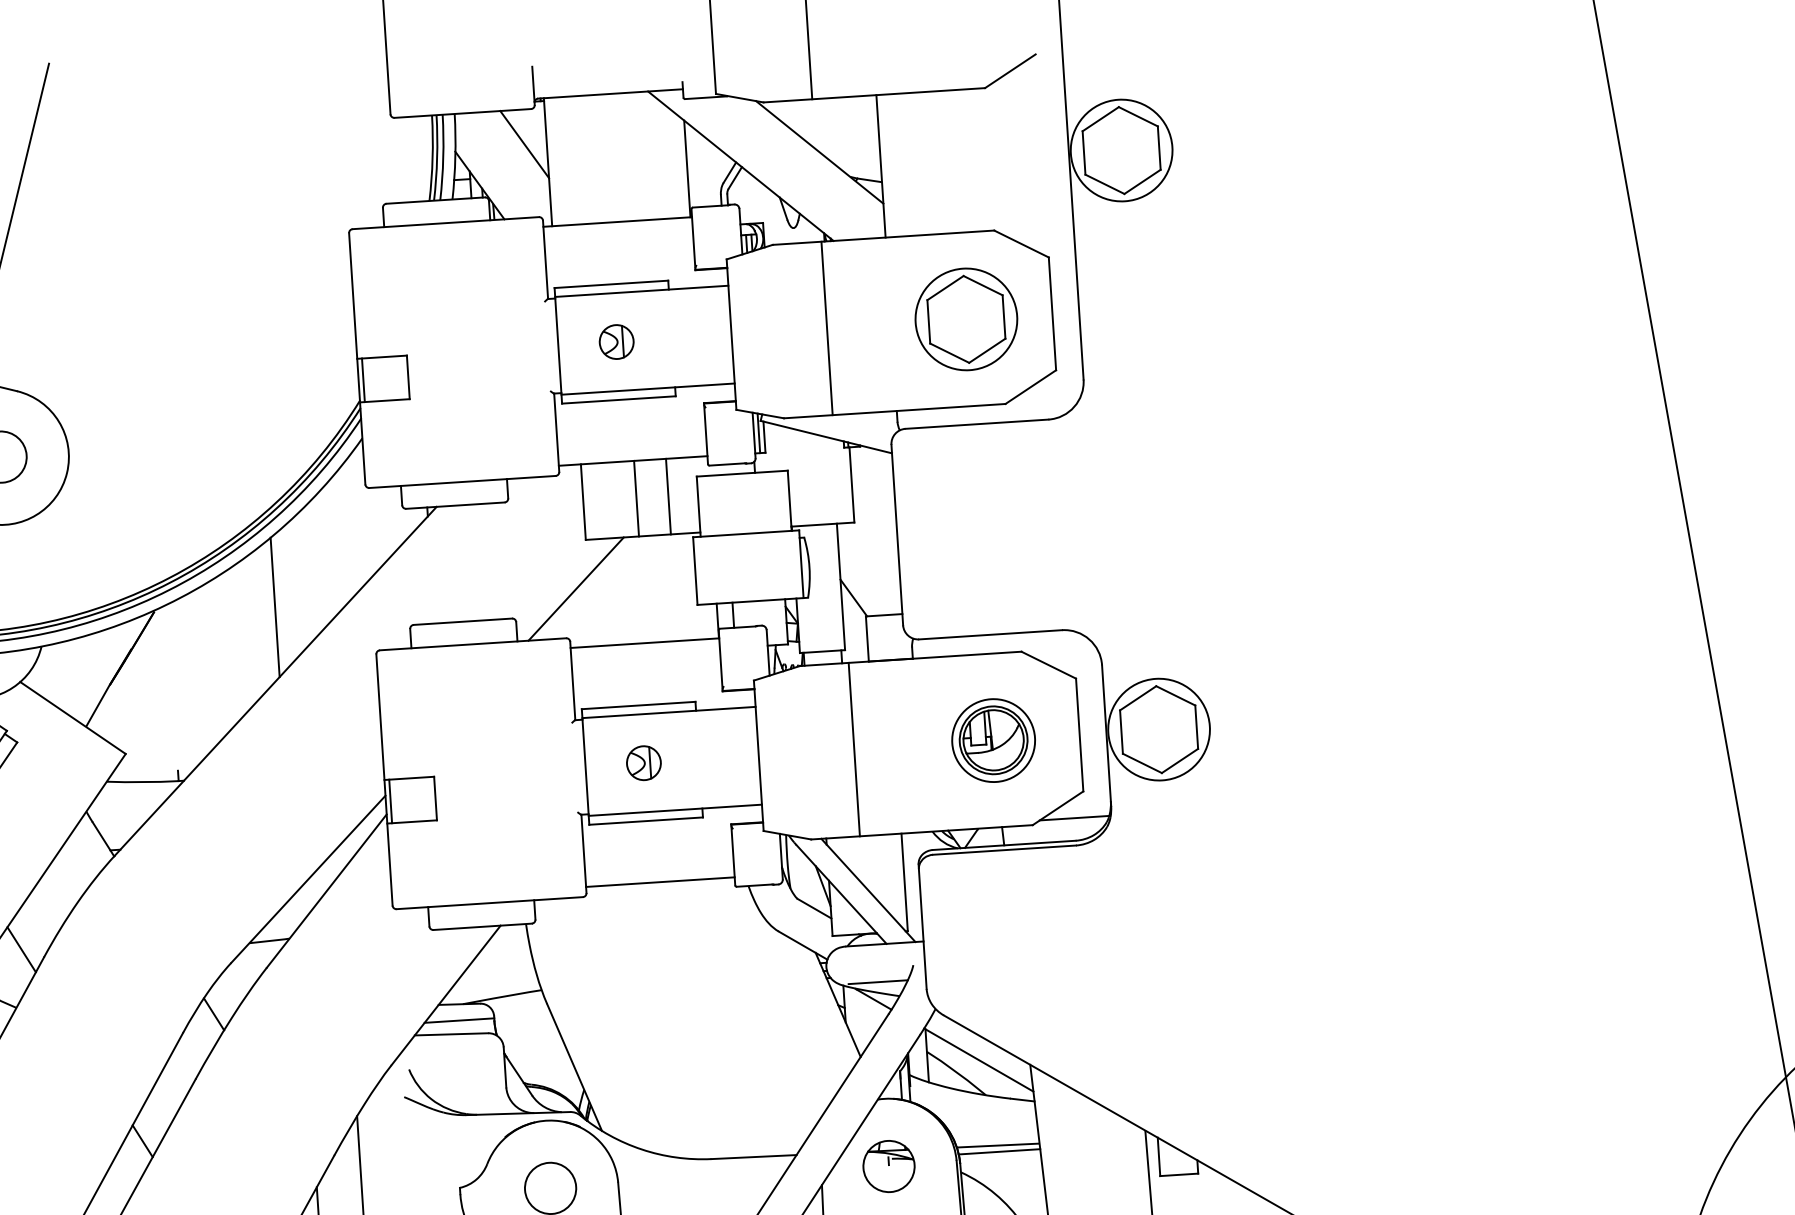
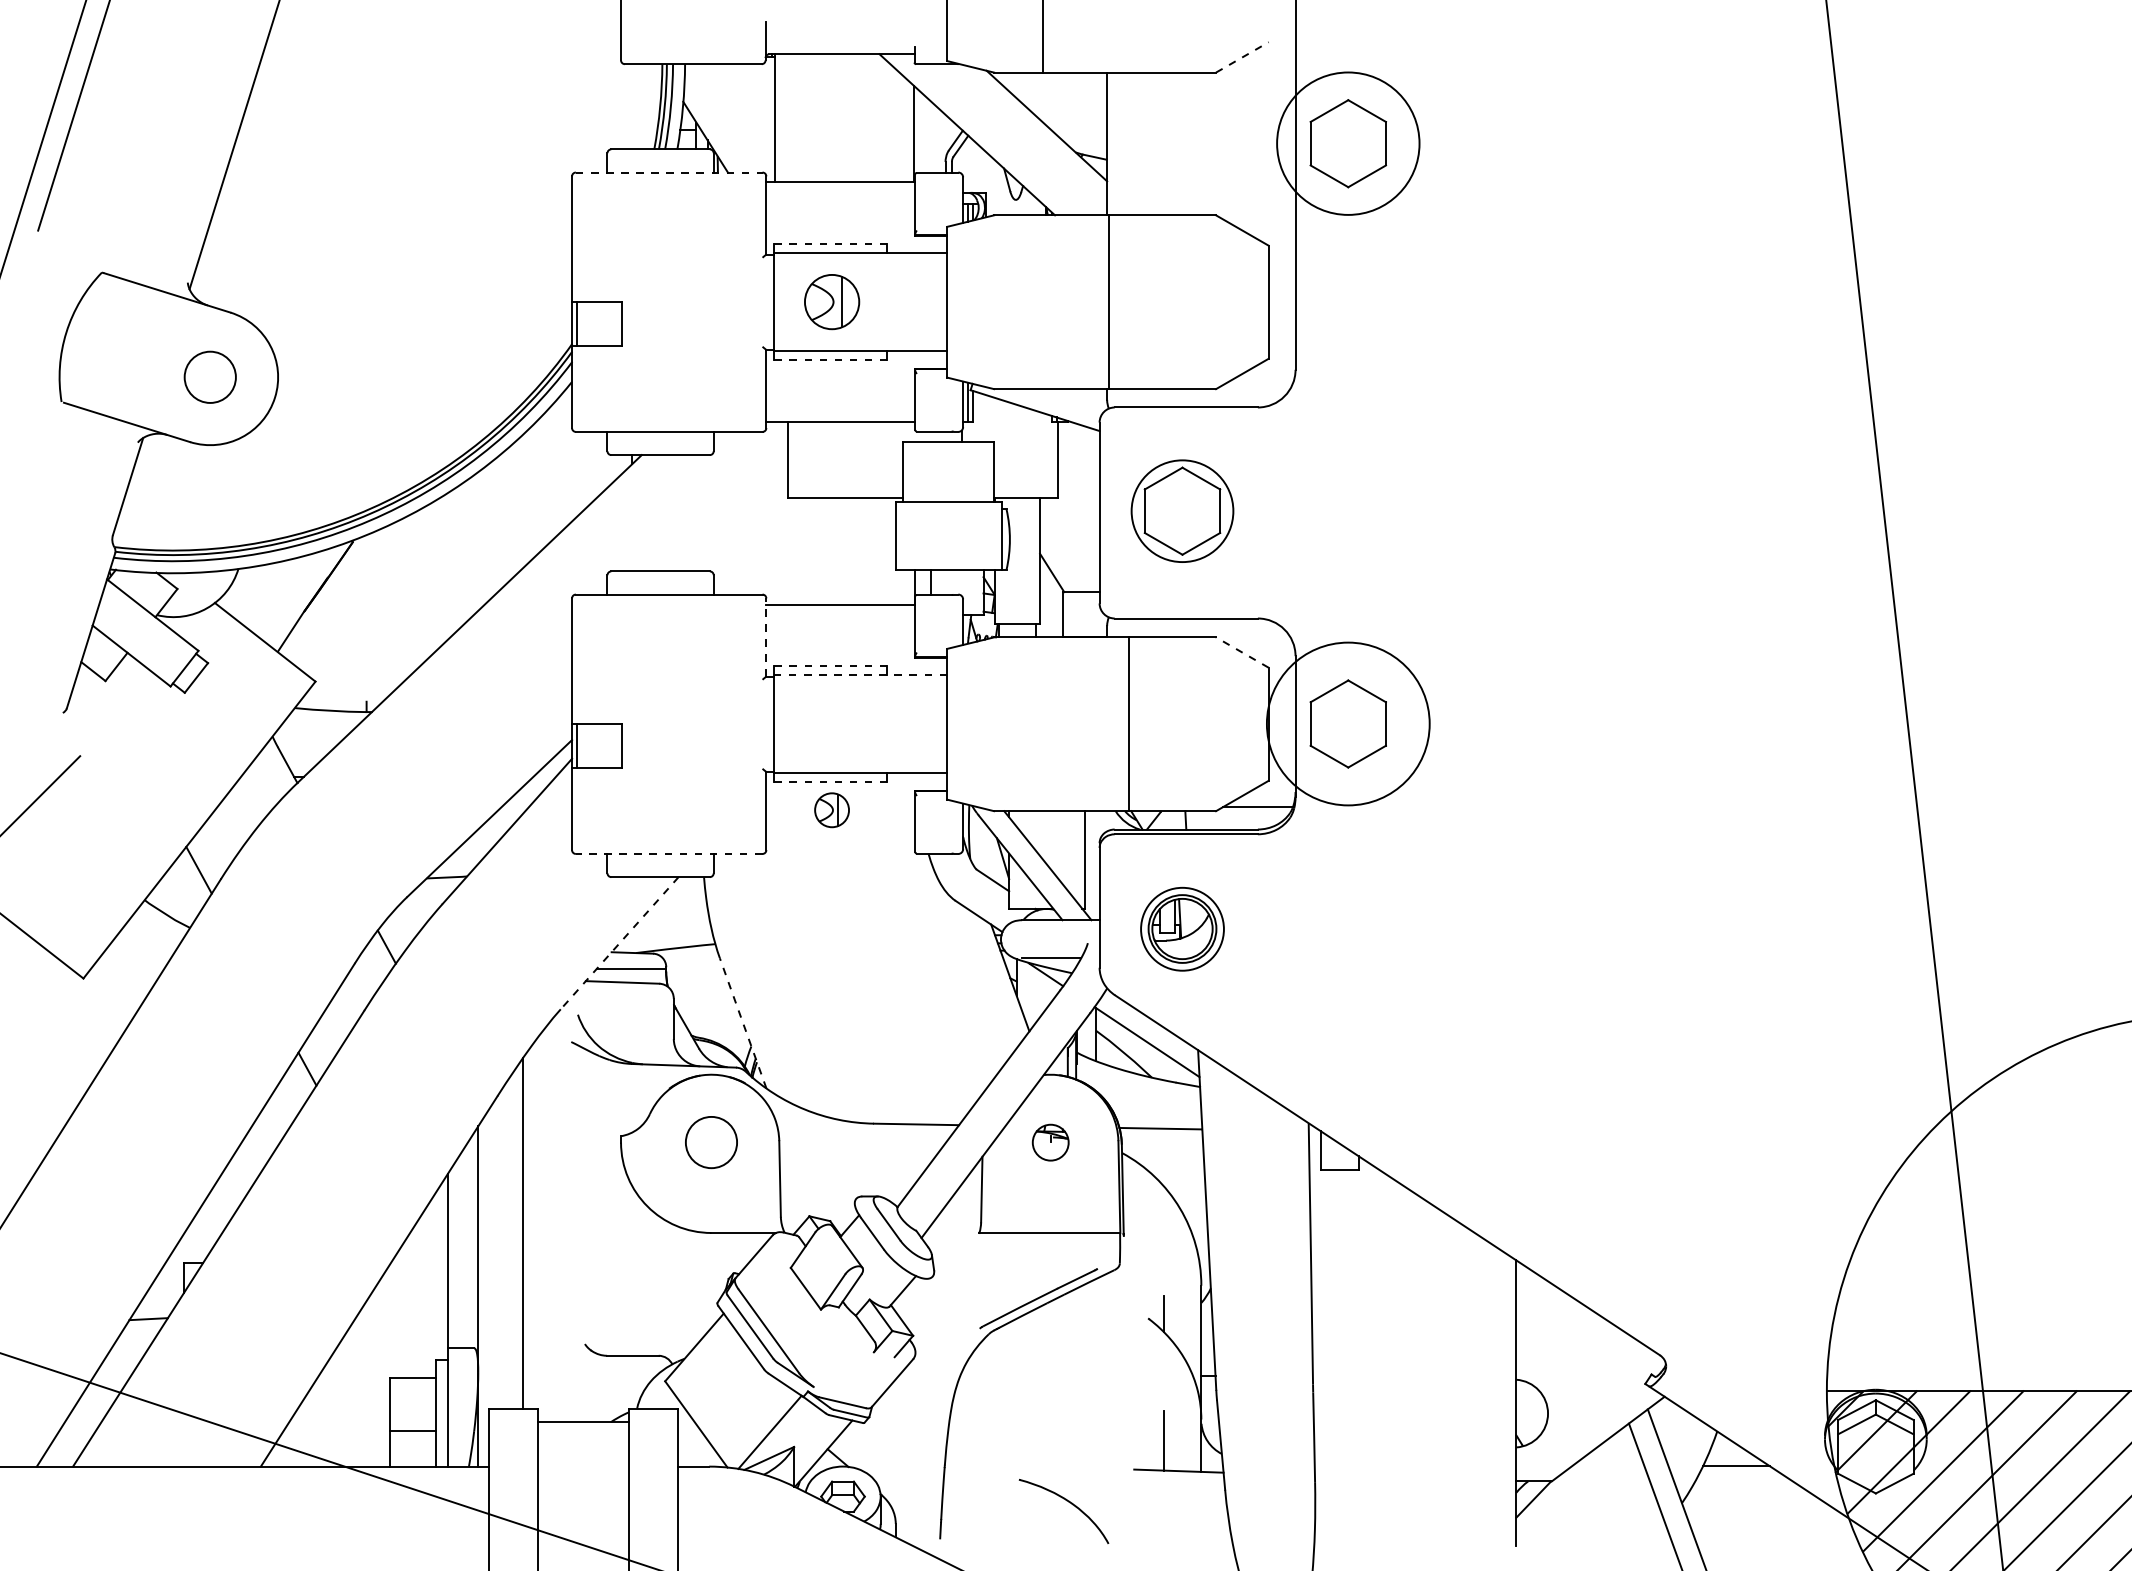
line: (1010, 71) -> (1242, 57), solid -> dashed
line: (524, 144) -> (752, 99), removed
circle: (1121, 150) -> (1348, 143), size x1.4
line: (446, 223) -> (669, 172), solid -> dashed
line: (611, 284) -> (830, 244), solid -> dashed
part: (966, 318) -> (1182, 510), moved
line: (826, 328) -> (1108, 302), moved
part: (616, 342) -> (831, 302), size x1.6
line: (618, 400) -> (830, 360), solid -> dashed
line: (668, 496) -> (873, 459), removed
line: (636, 498) -> (841, 459), removed
line: (575, 588) -> (775, 545), removed
line: (275, 606) -> (474, 544), removed
line: (1047, 665) -> (1241, 652), solid -> dashed
line: (572, 680) -> (766, 637), solid -> dashed
line: (638, 705) -> (830, 666), solid -> dashed
line: (669, 712) -> (860, 675), solid -> dashed
circle: (1159, 729) -> (1348, 723), size x1.6
part: (993, 739) -> (1182, 928), moved
line: (853, 749) -> (1128, 724), moved
part: (643, 763) -> (831, 810), moved
line: (646, 821) -> (830, 782), solid -> dashed
line: (660, 882) -> (840, 844), removed
line: (489, 902) -> (668, 853), solid -> dashed
line: (445, 995) -> (619, 943), solid -> dashed
line: (574, 1066) -> (743, 1022), solid -> dashed
line: (999, 1152) -> (1161, 1135), removed
part: (888, 1166) -> (1050, 1142), size x0.7

